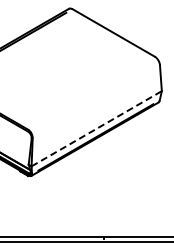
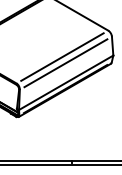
line: (91, 93) -> (62, 57), added
line: (96, 101) -> (66, 63), added
line: (97, 128) -> (66, 82), dashed -> solid

